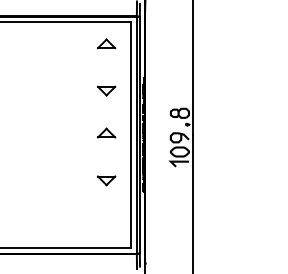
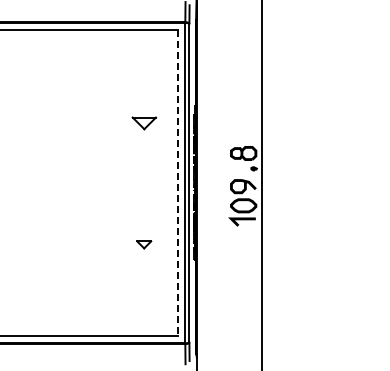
part: (106, 43) -> (144, 59), removed
part: (105, 133) -> (143, 180), removed
line: (131, 135) -> (177, 183), solid -> dashed
part: (105, 180) -> (143, 244), size x0.6

